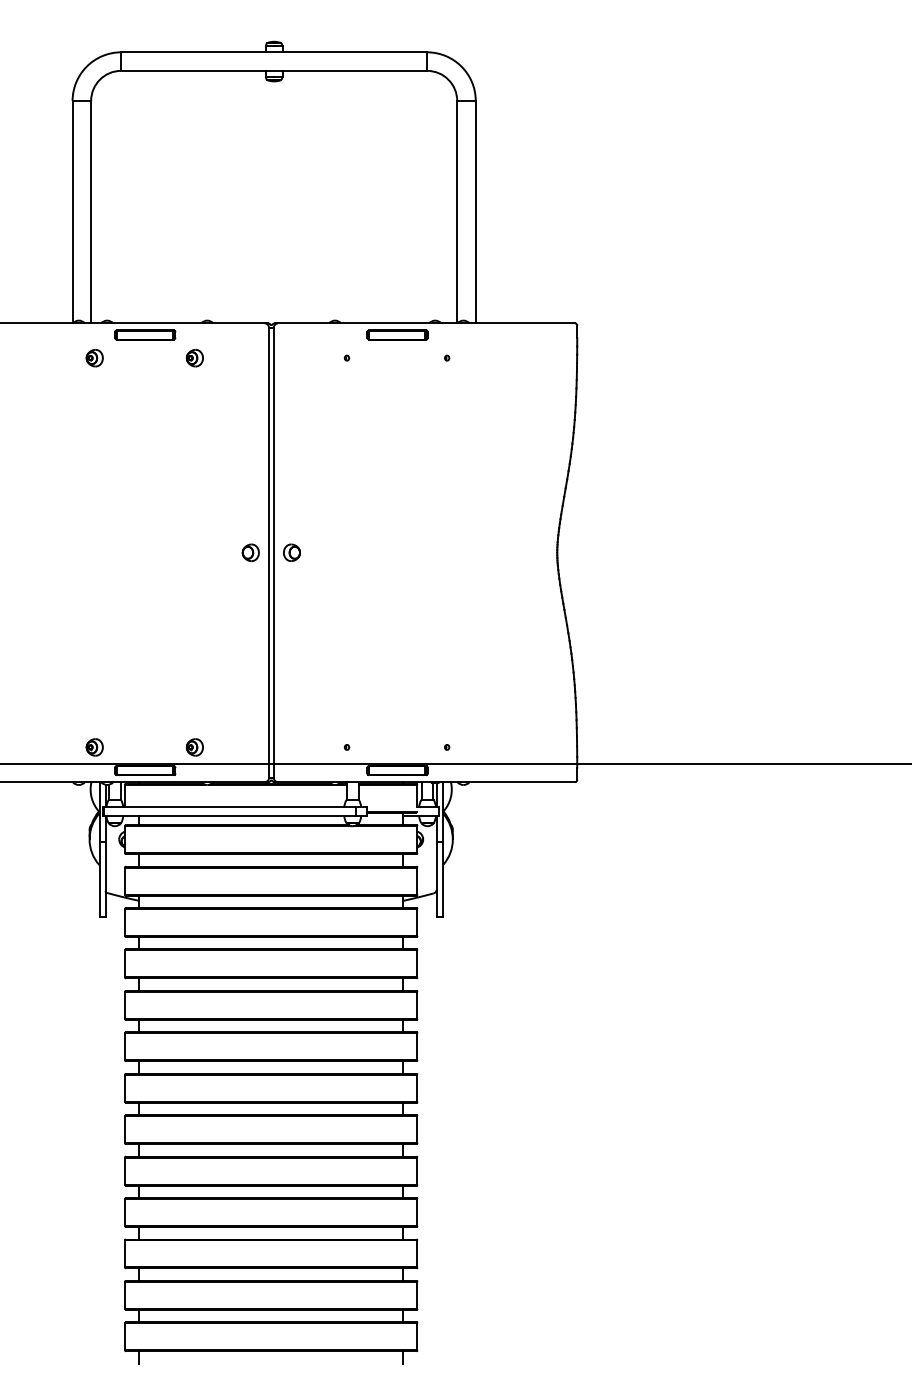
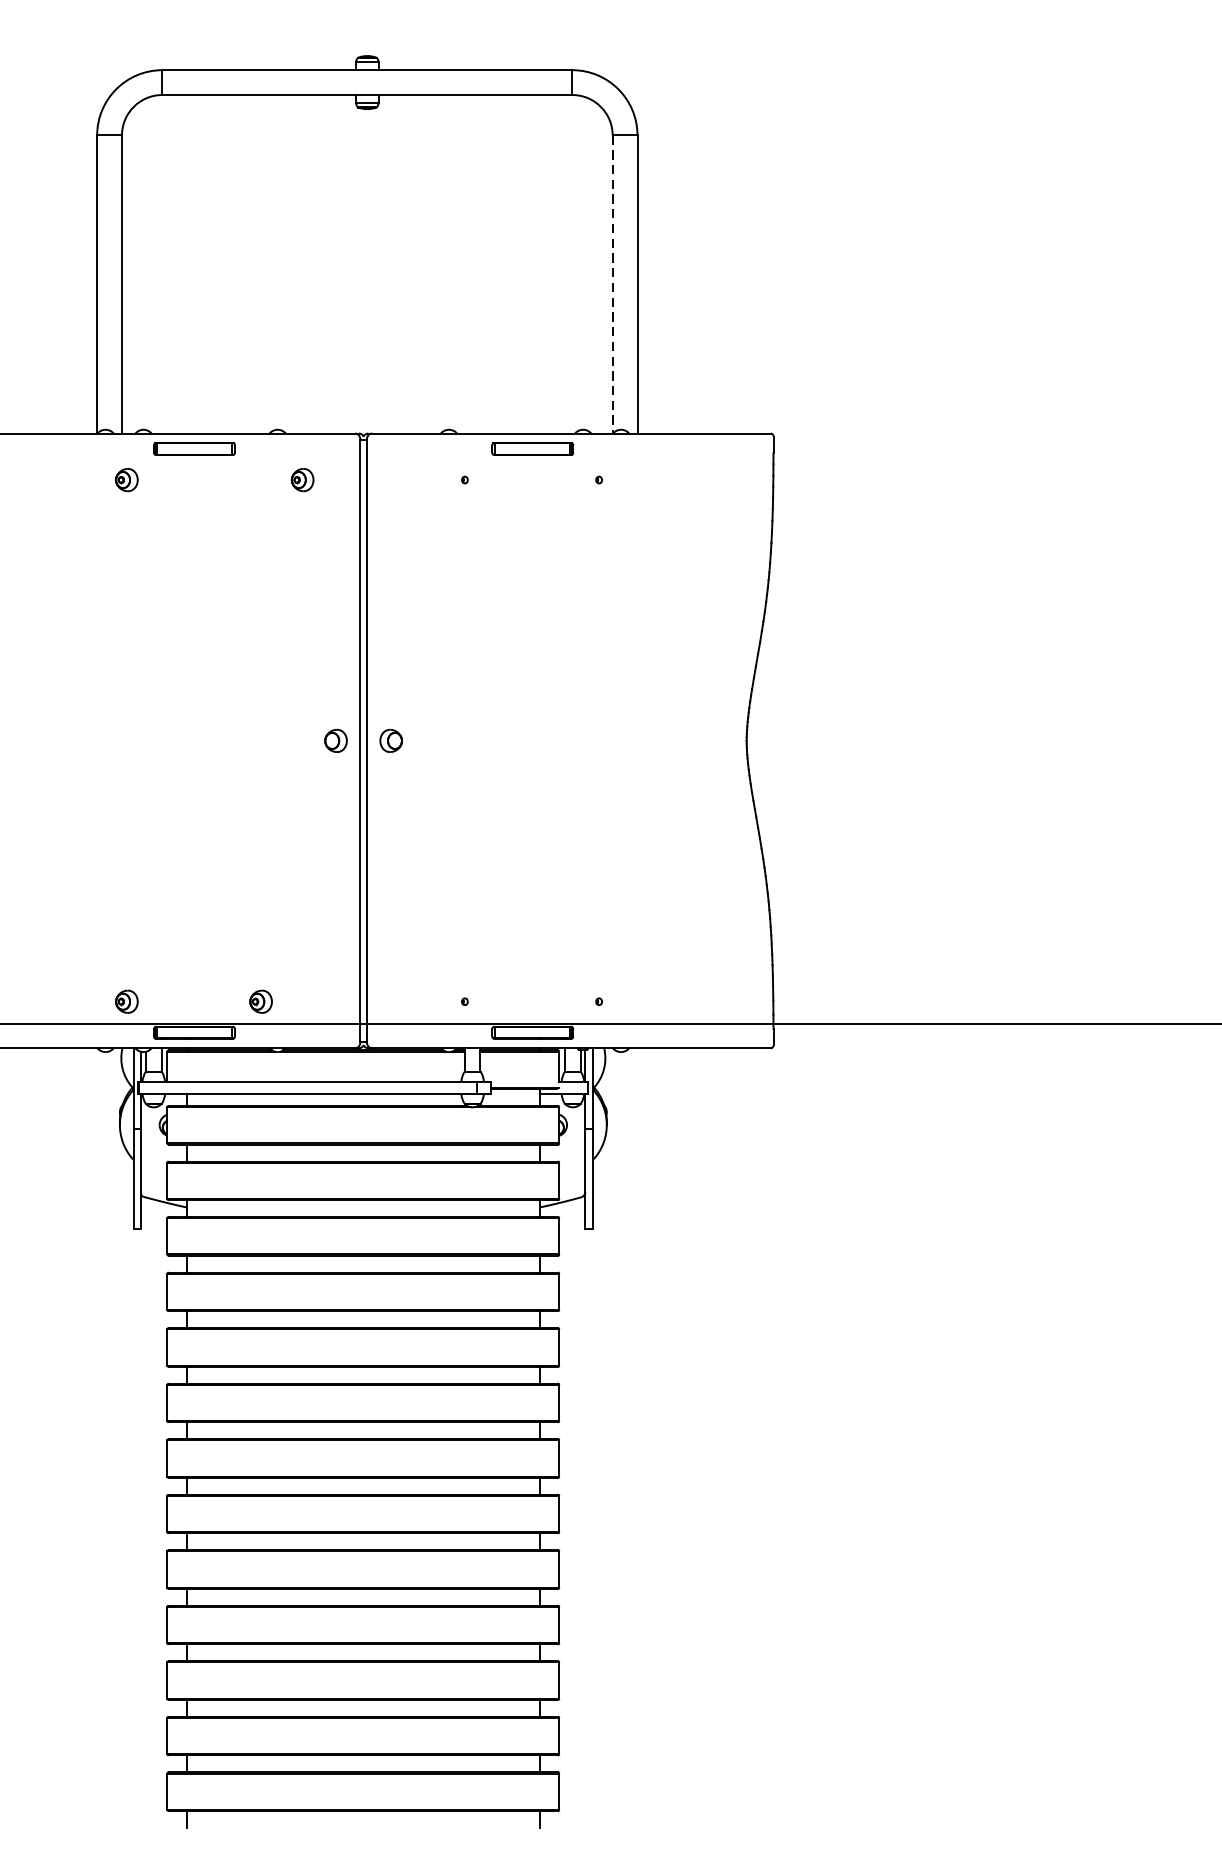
line: (457, 212) -> (613, 284), solid -> dashed
part: (194, 358) -> (302, 480), moved

